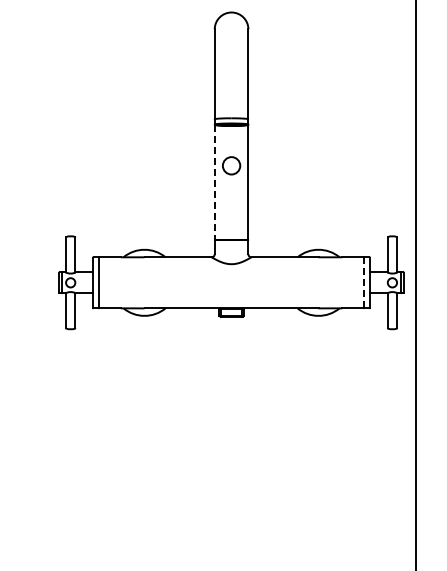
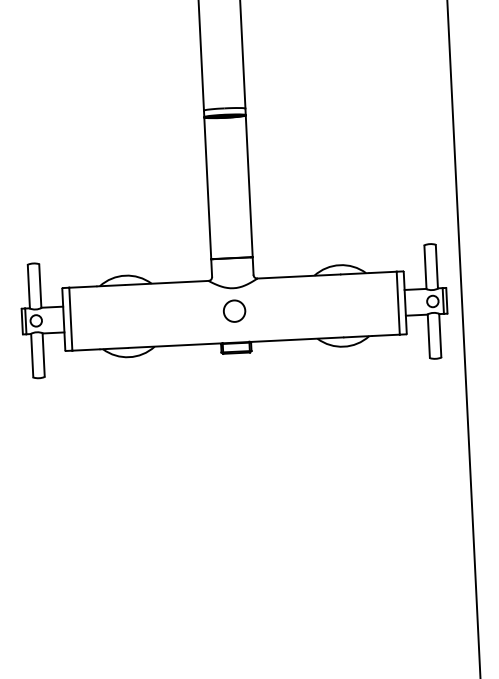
circle: (231, 165) -> (234, 310), moved
line: (214, 182) -> (207, 188), dashed -> solid
line: (364, 282) -> (398, 302), dashed -> solid

